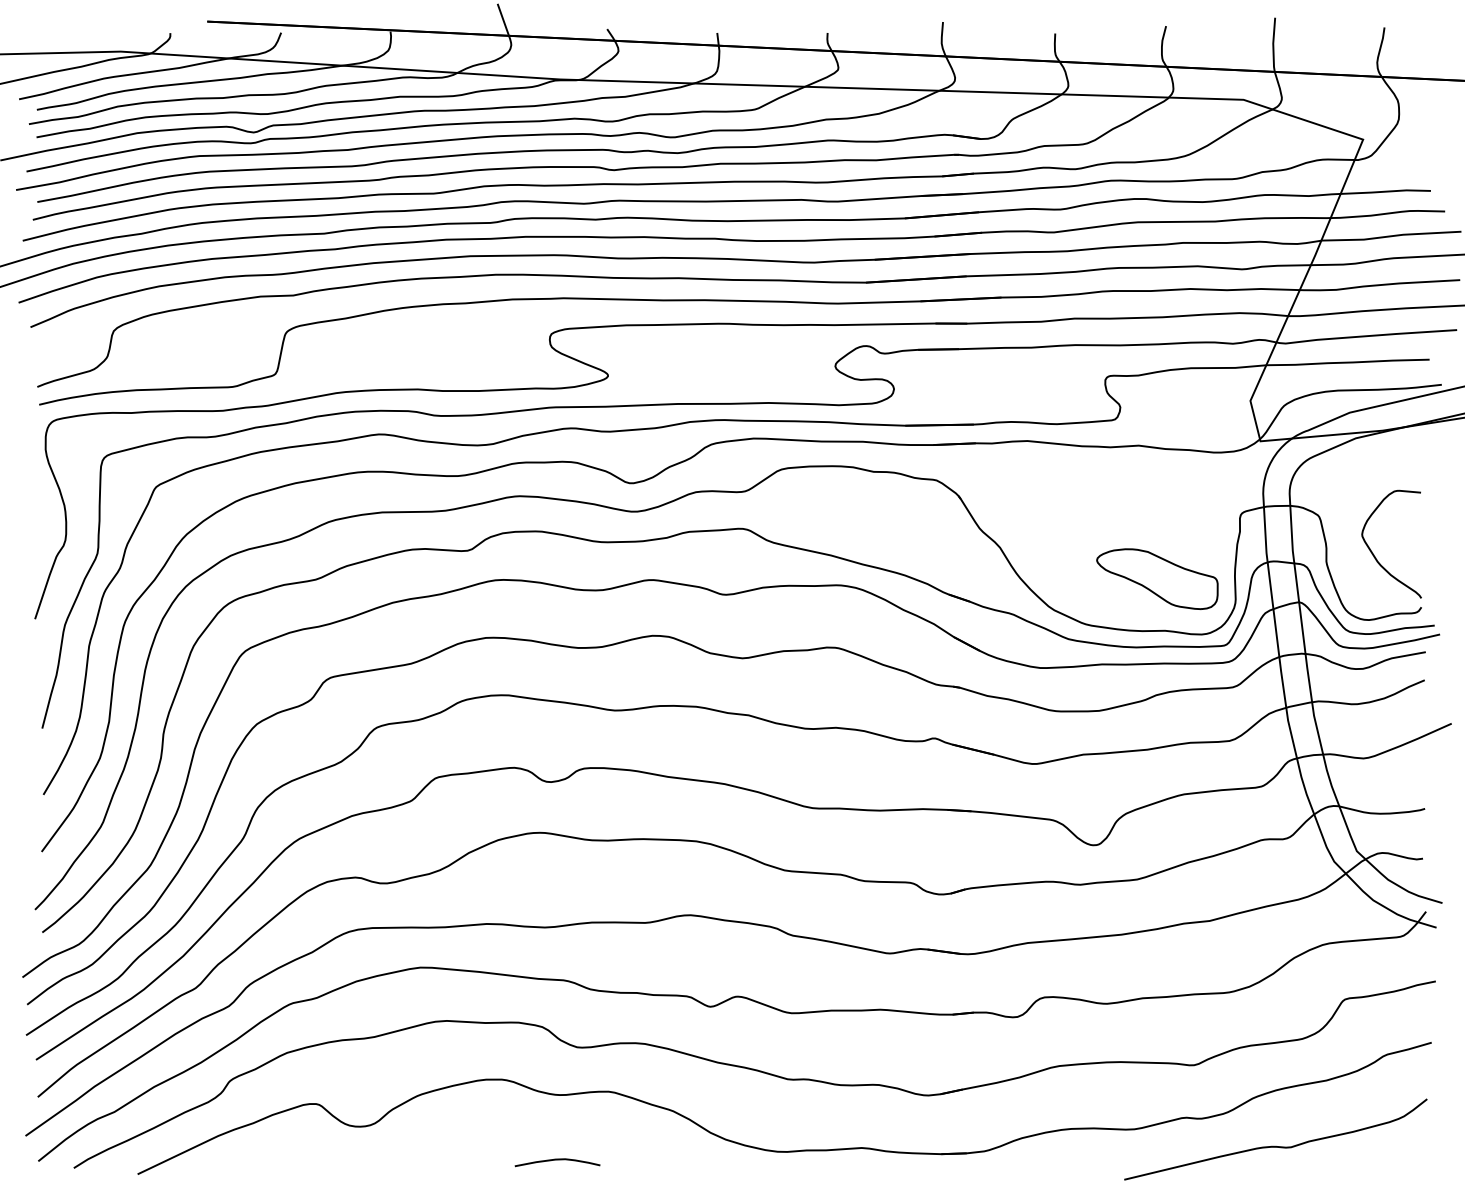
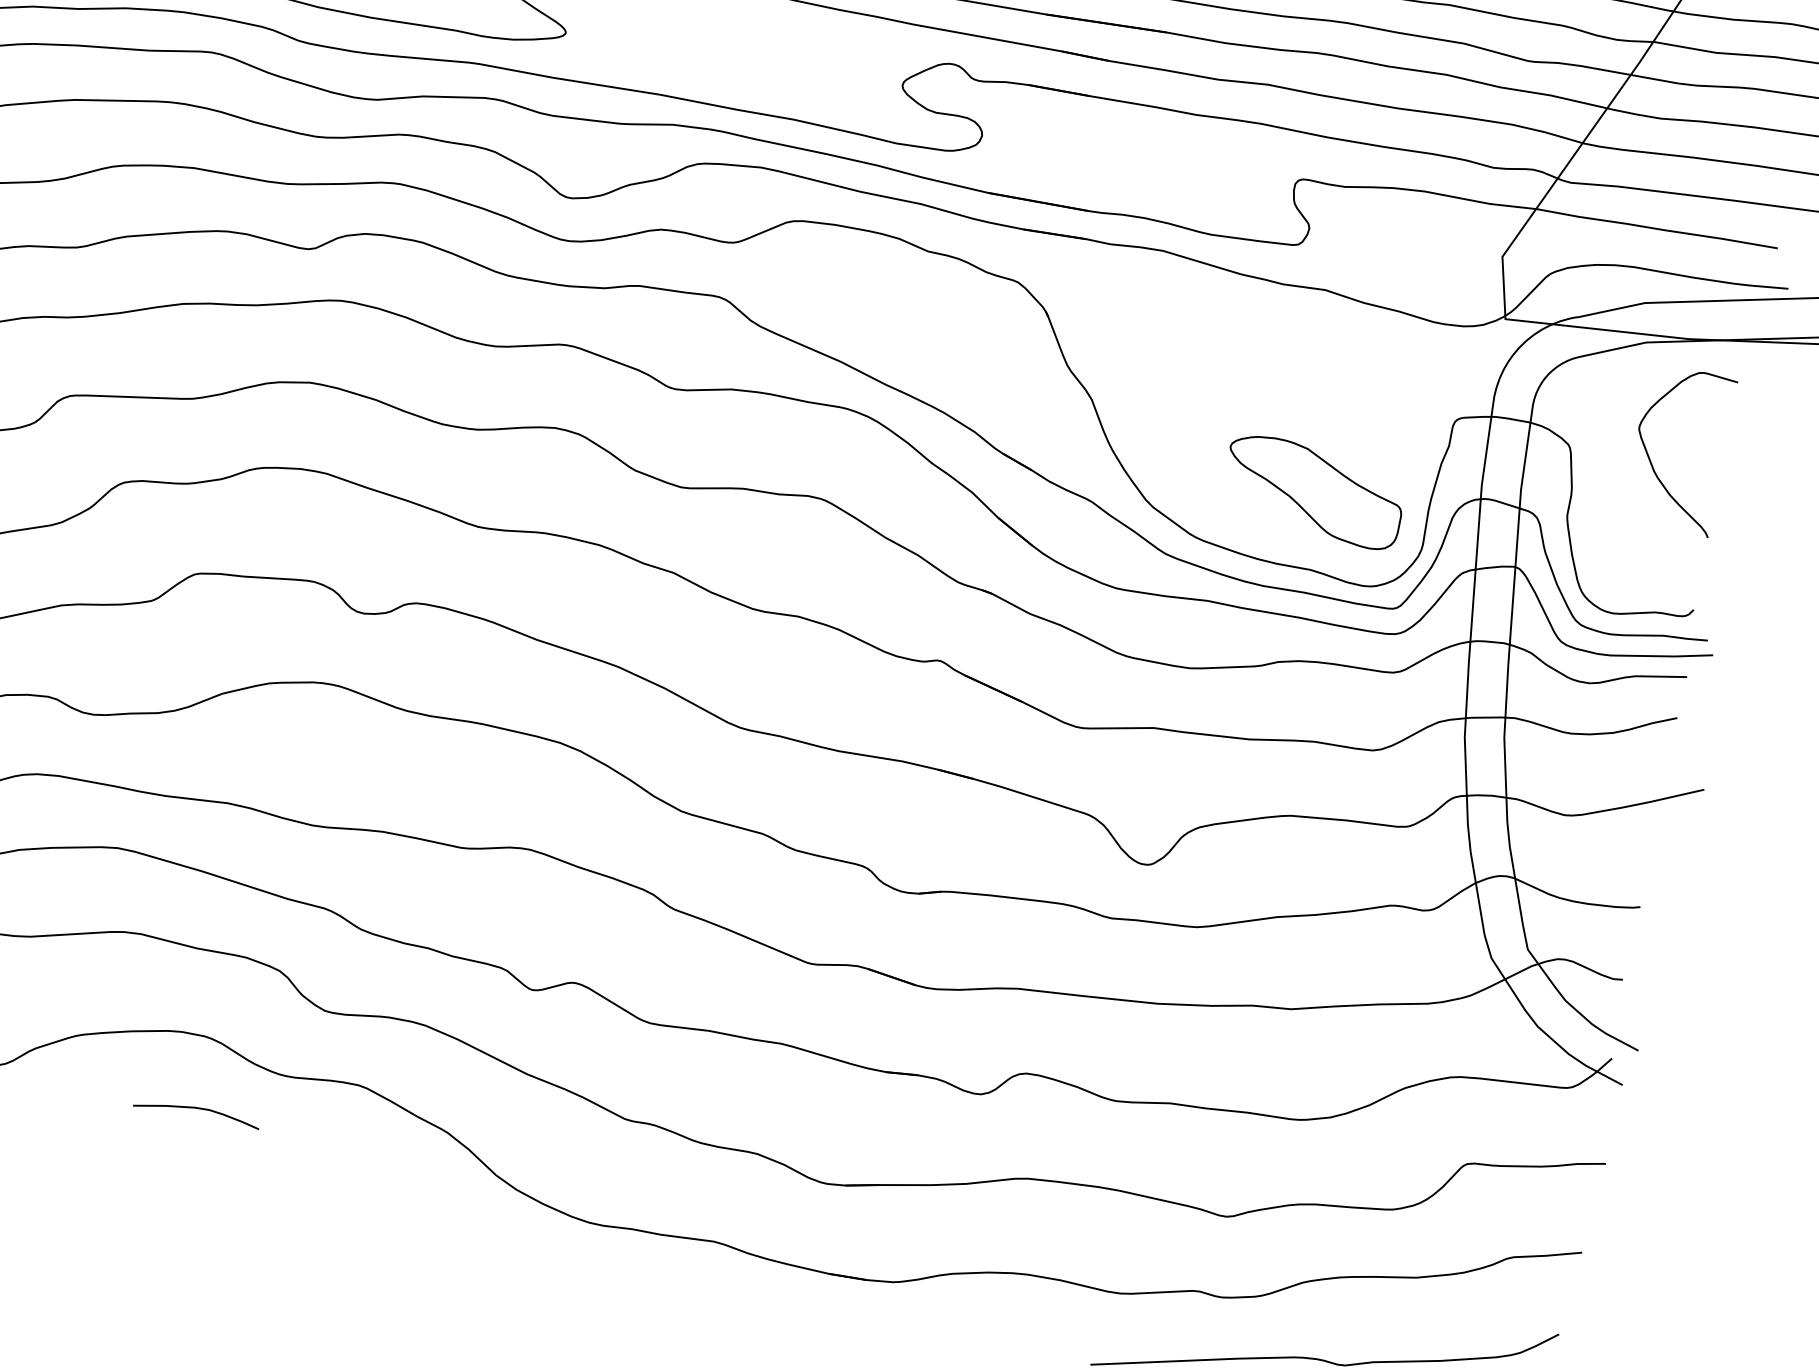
curve: (1374, 554) -> (1651, 459), moved
curve: (557, 1160) -> (197, 1109), moved

